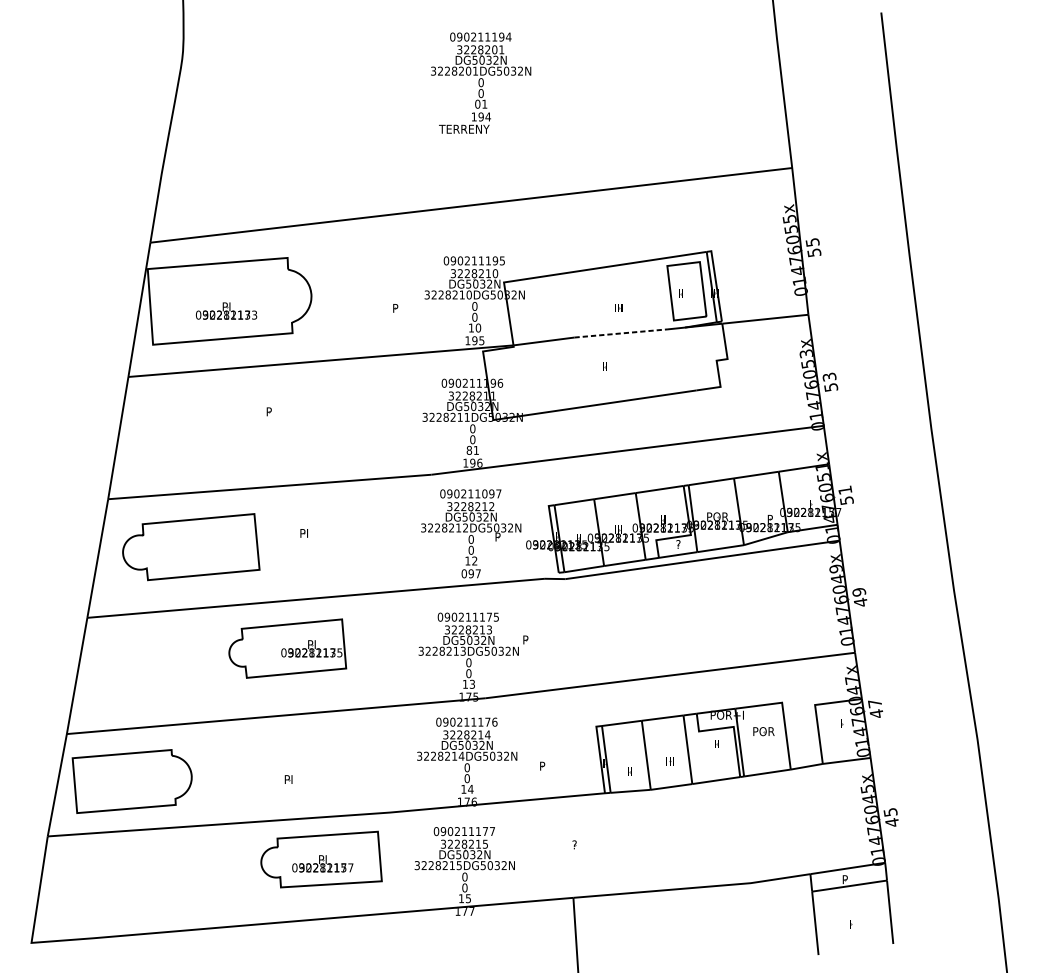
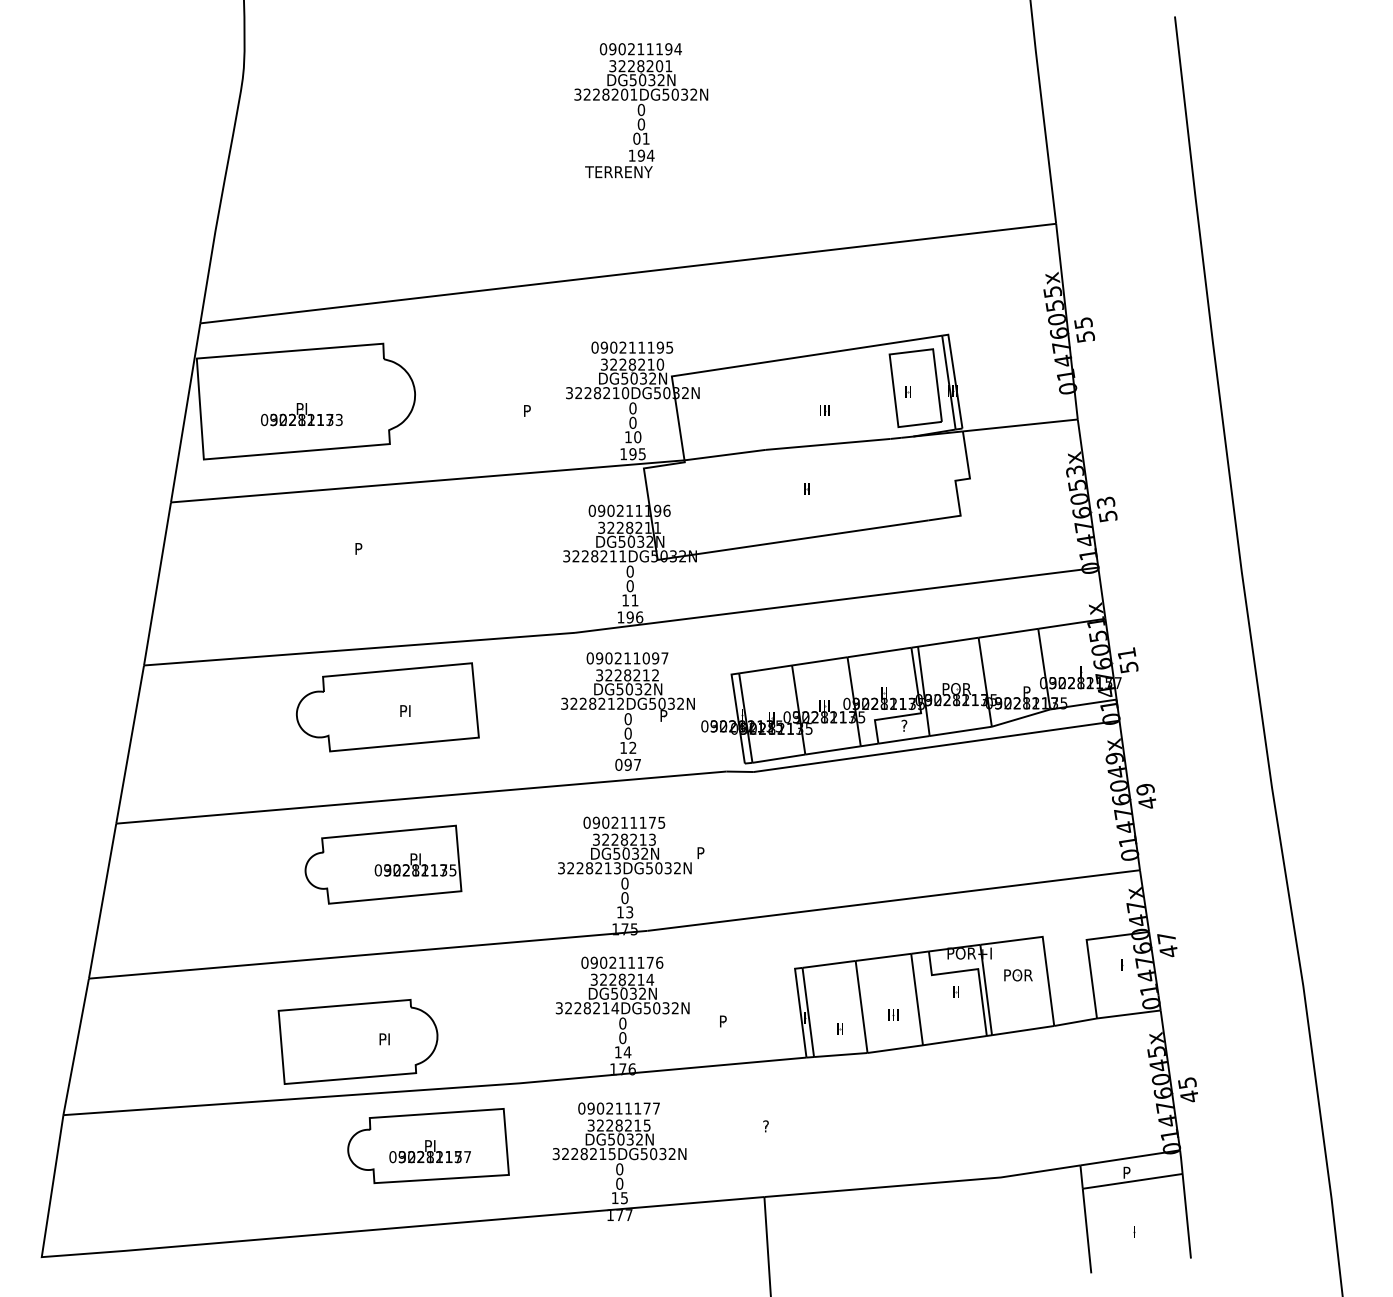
line: (621, 333) -> (828, 444), dashed -> solid
text: (469, 450) -> (625, 600), 81 -> 11
part: (191, 547) -> (387, 707), moved
part: (131, 781) -> (357, 1041), moved

